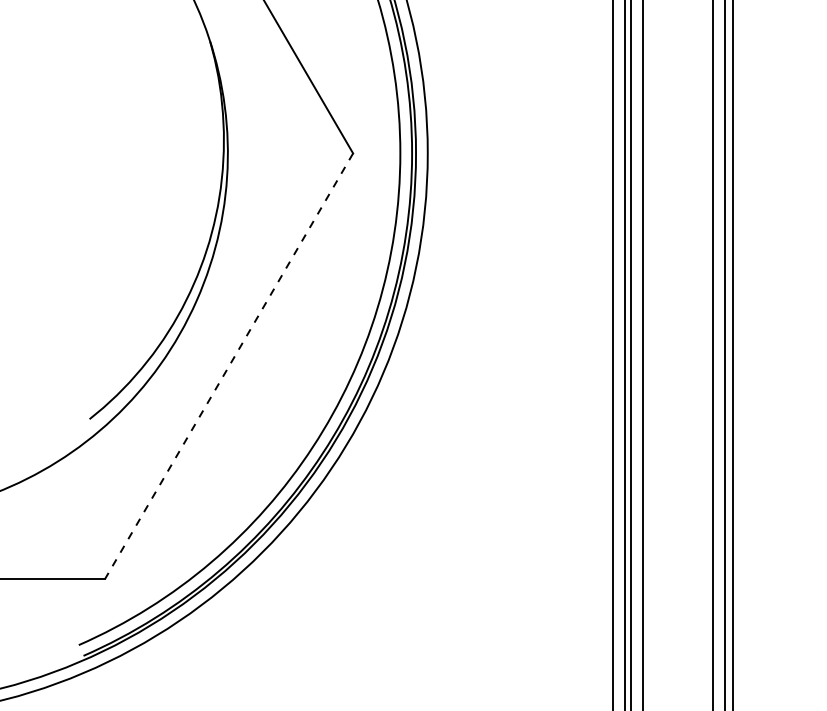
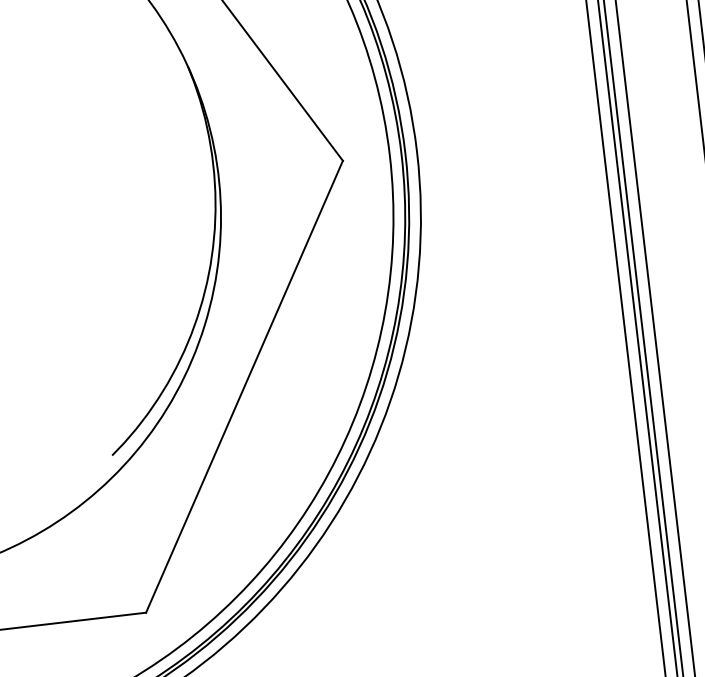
line: (228, 366) -> (243, 386), dashed -> solid

